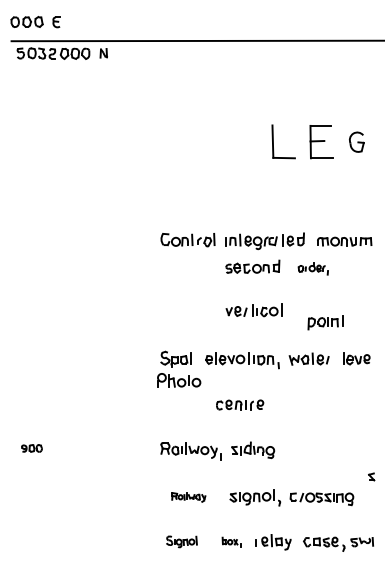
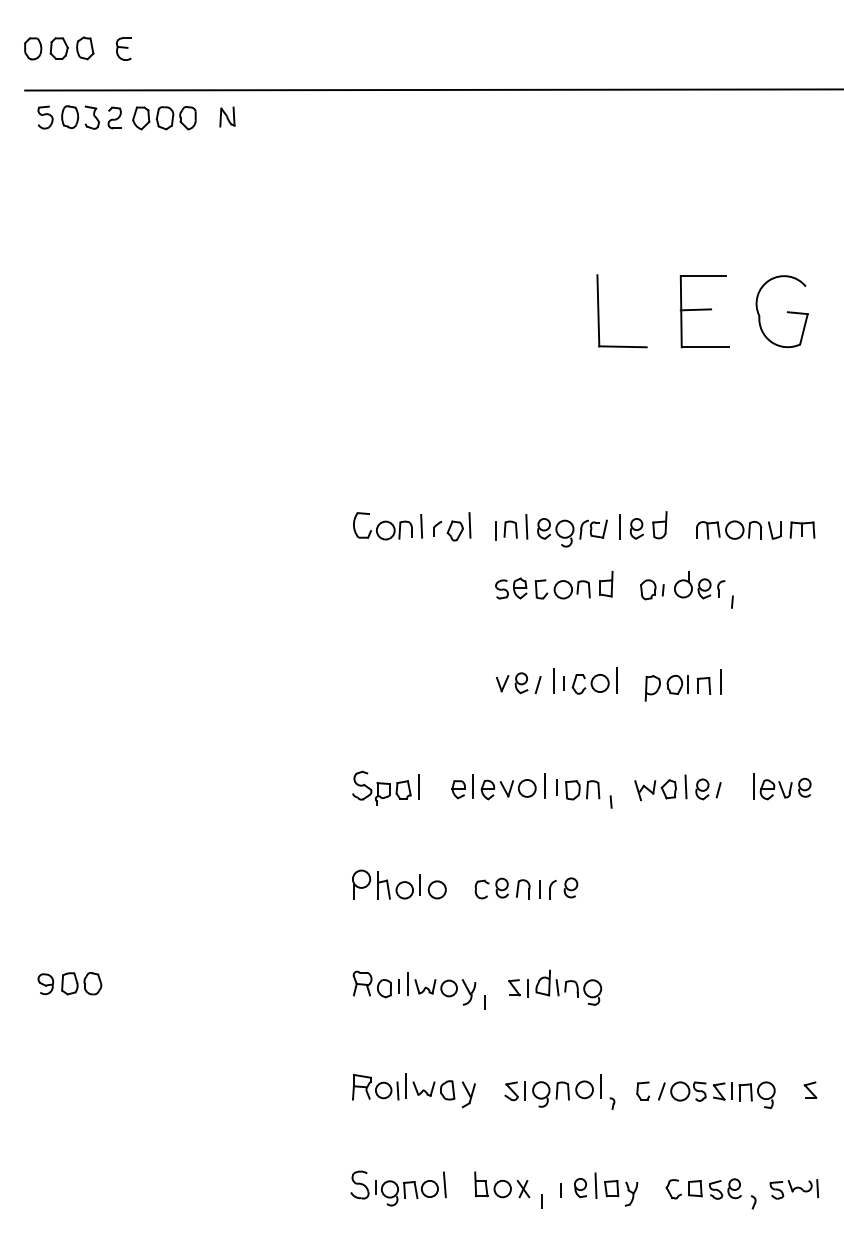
part: (356, 142) -> (781, 312), size x1.67
part: (313, 268) -> (687, 589), size x1.43
part: (325, 322) -> (683, 685), moved
part: (179, 380) -> (400, 885), moved
part: (31, 448) -> (68, 983), size x1.43
part: (371, 476) -> (810, 1089), moved
part: (188, 497) -> (413, 1091), size x1.67
part: (181, 541) -> (397, 1187), size x1.43
part: (231, 542) -> (507, 1189), size x1.67

